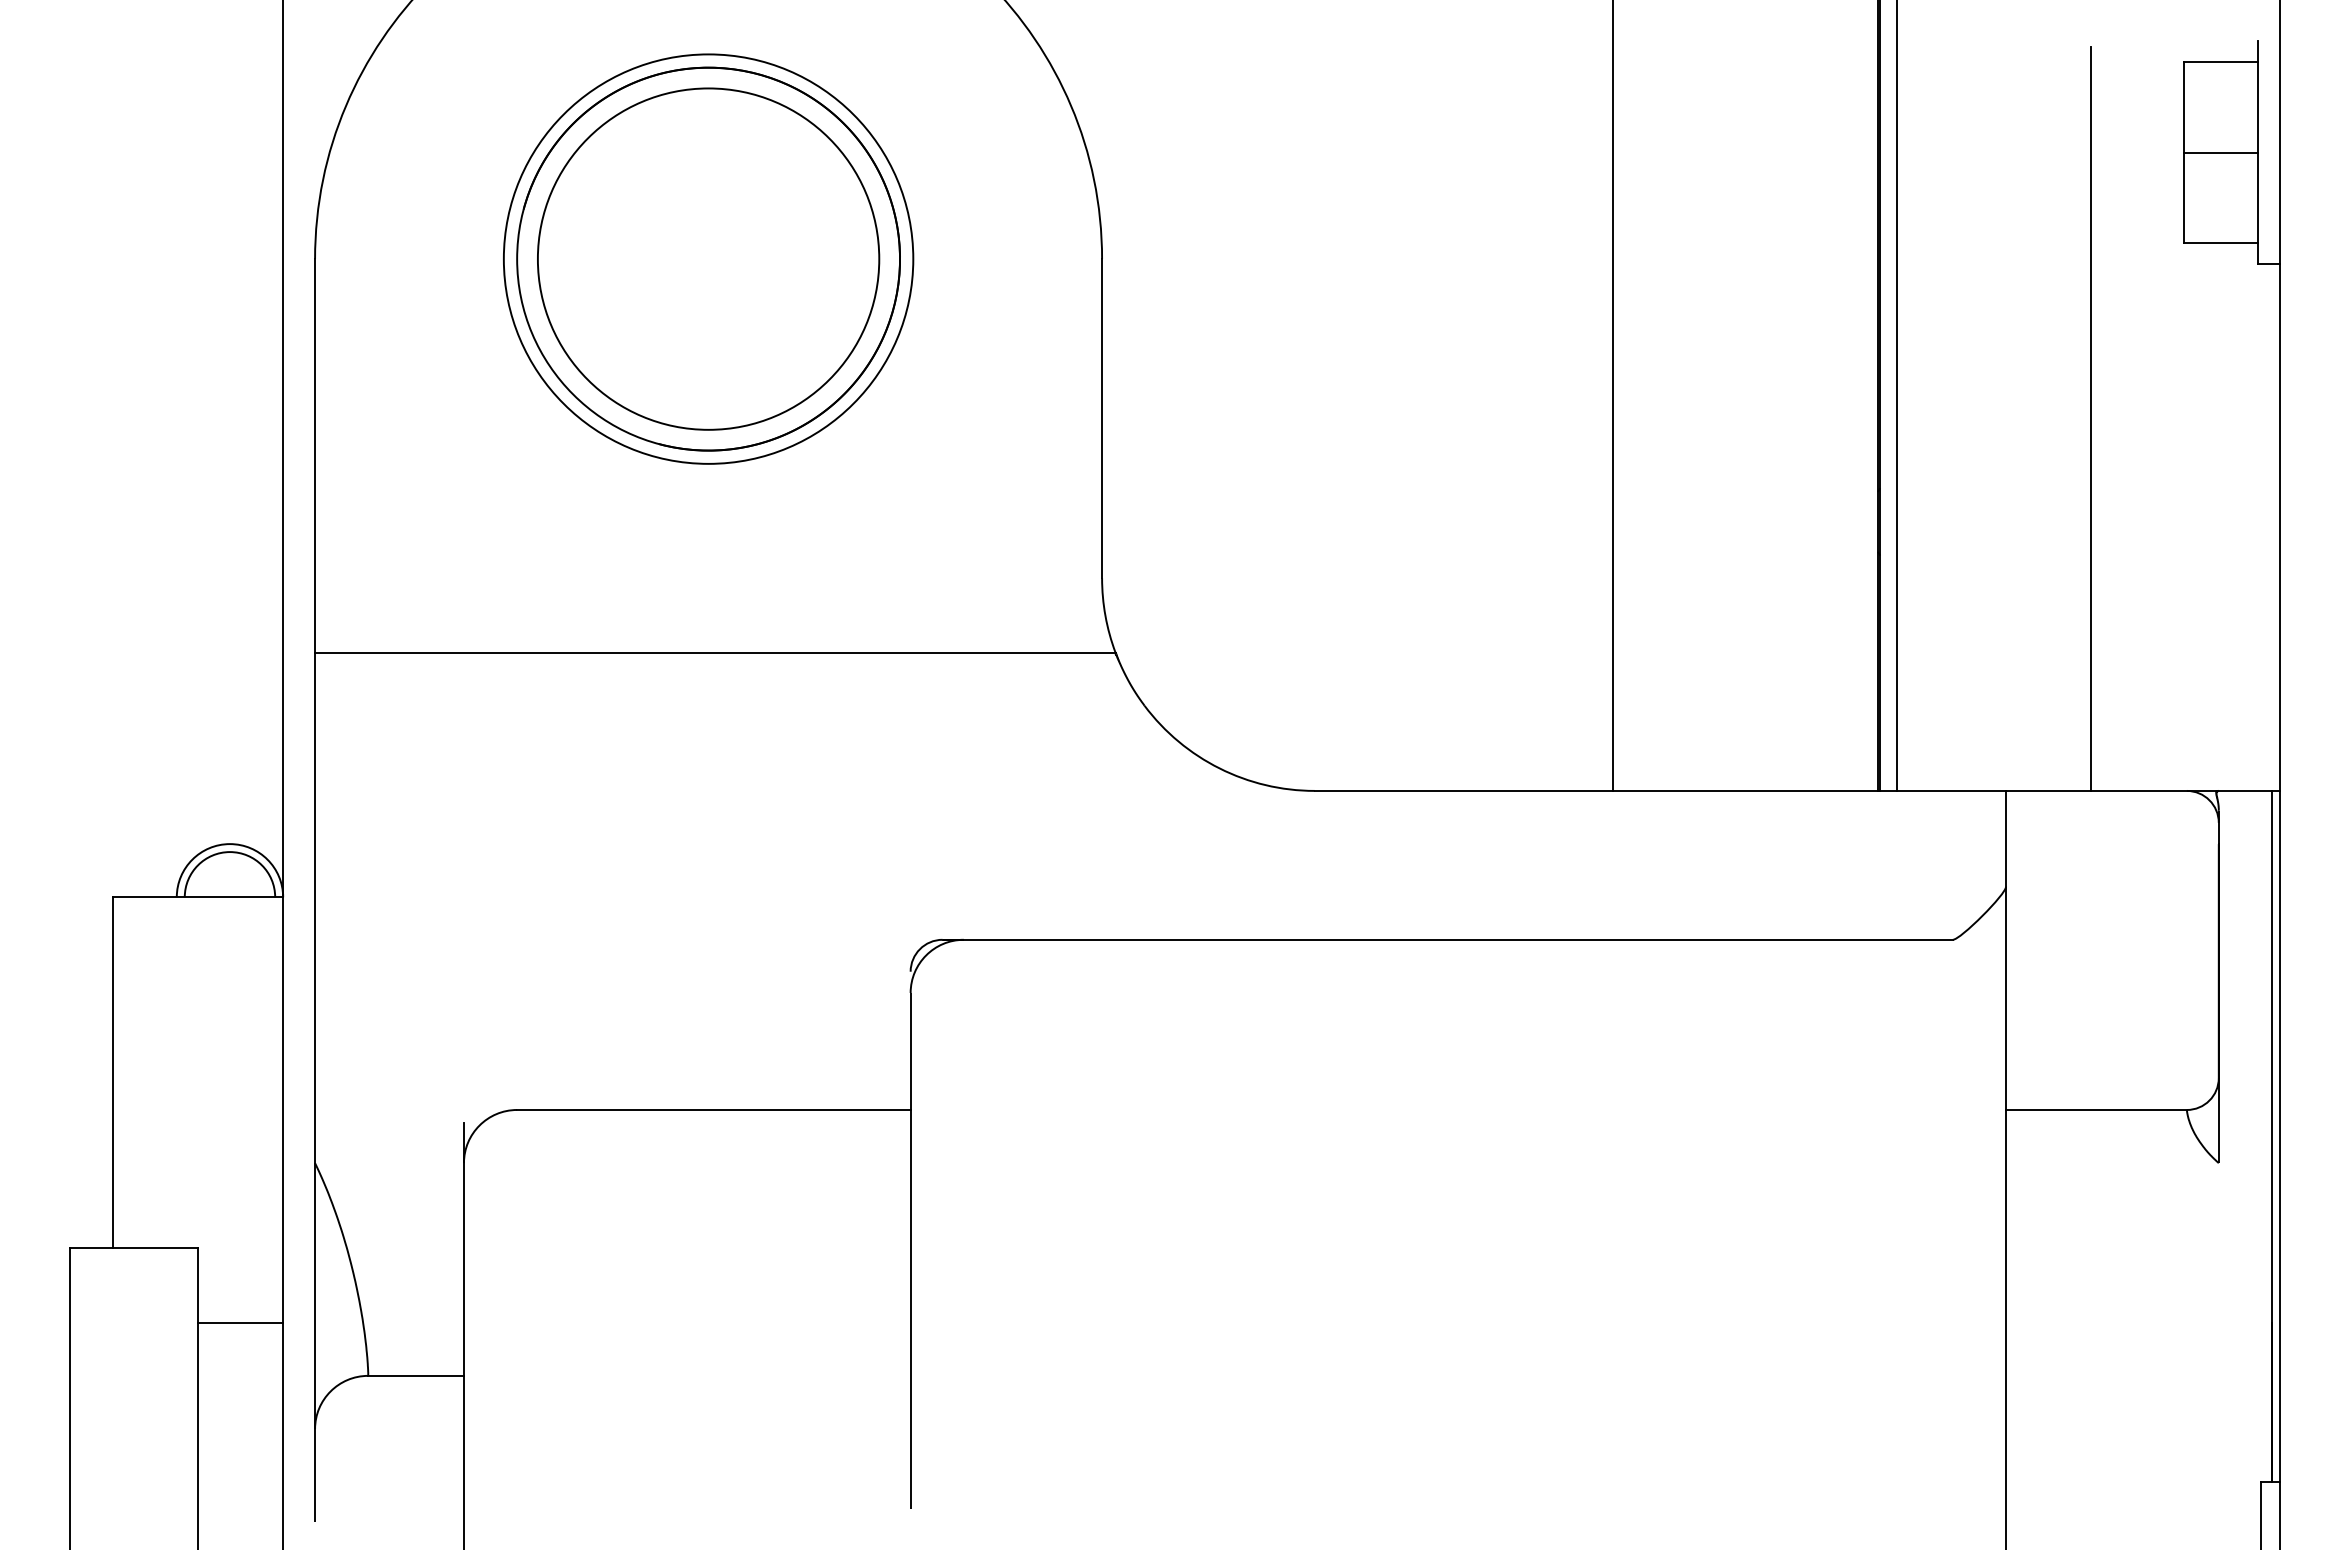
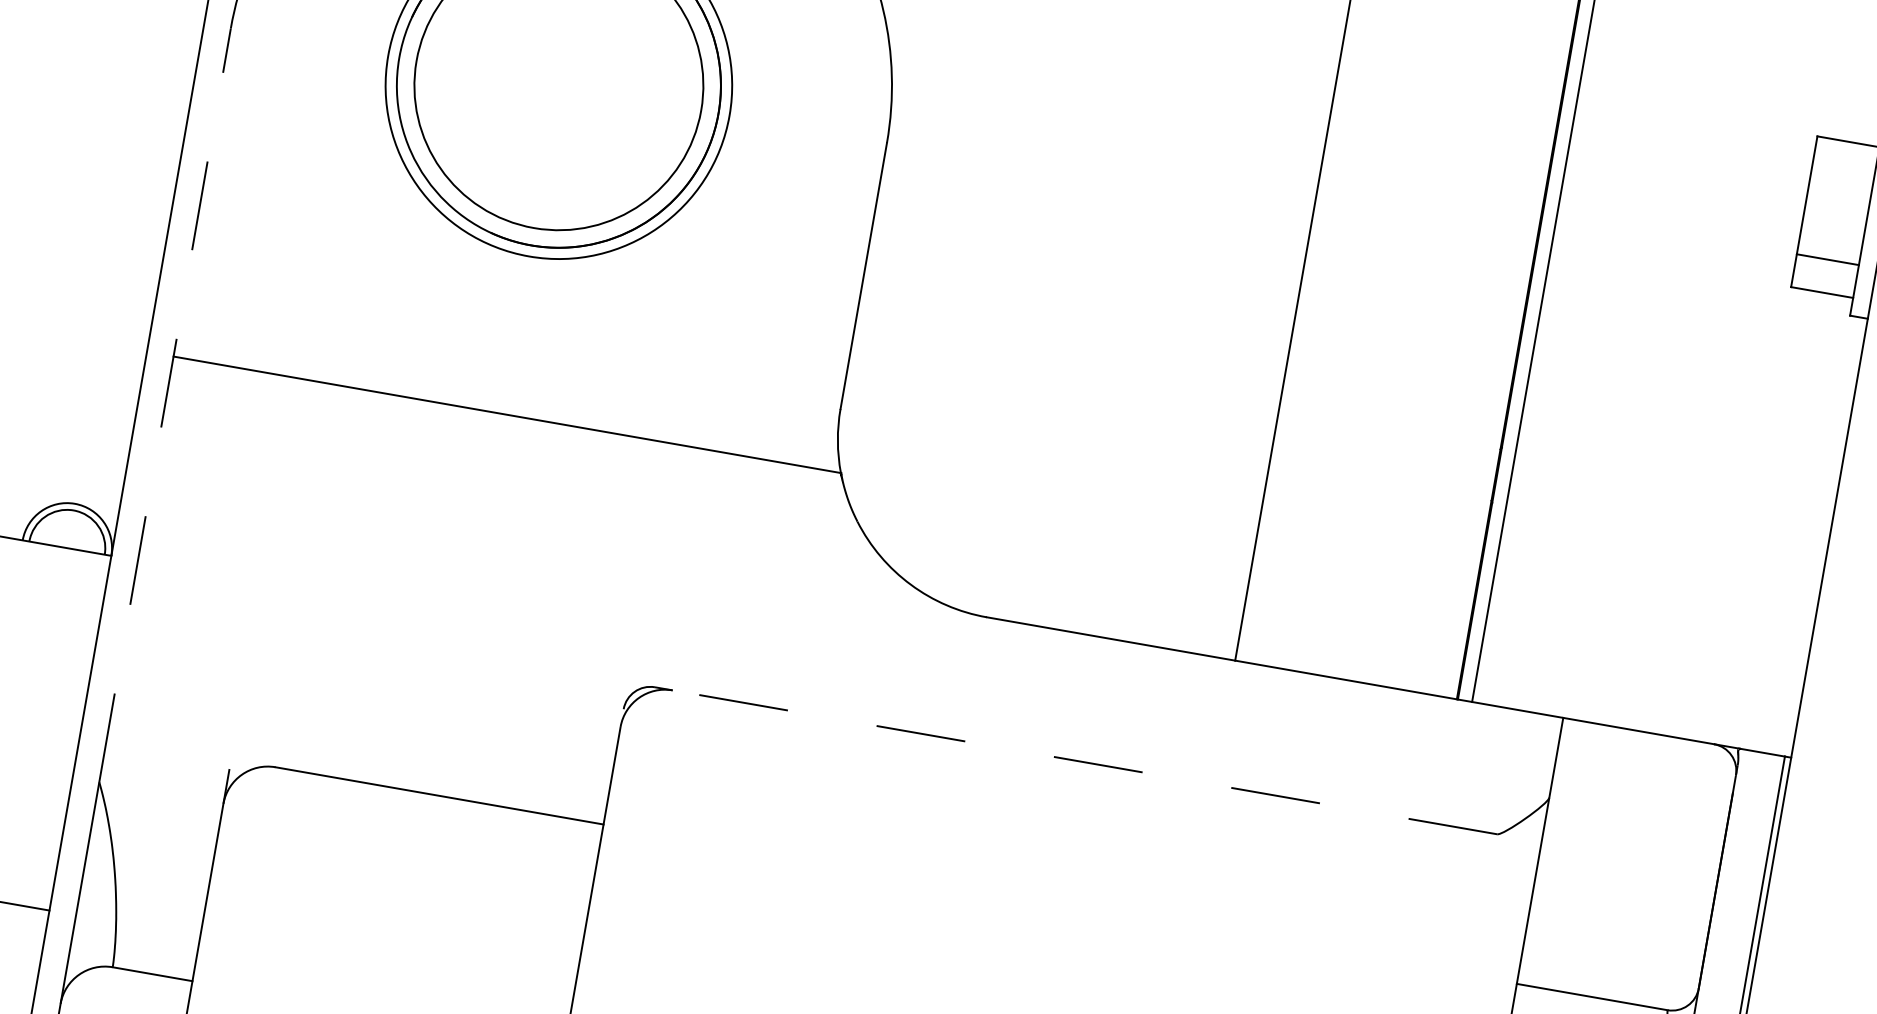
line: (2220, 152) -> (1827, 259), moved
line: (2091, 418) -> (1688, 419), removed
line: (315, 710) -> (165, 404), solid -> dashed
line: (1447, 939) -> (1075, 760), solid -> dashed

